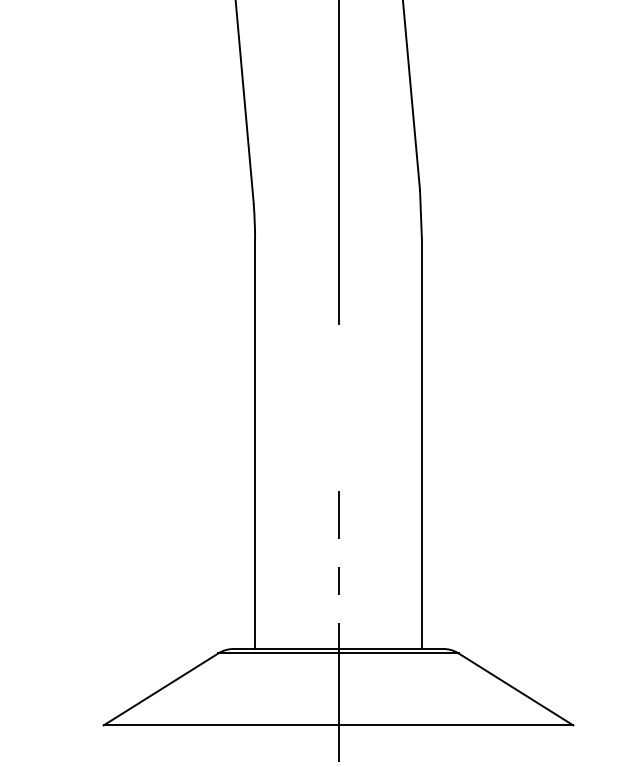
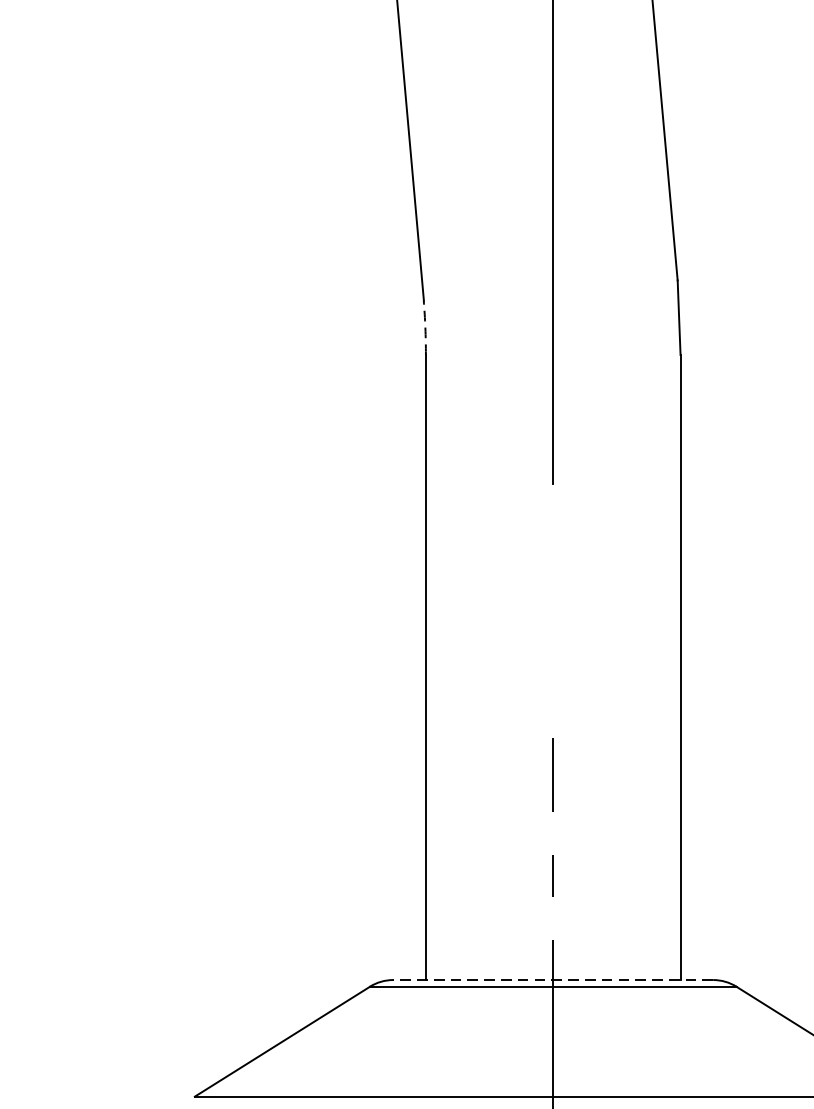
arc: (254, 221) -> (425, 327), solid -> dashed
line: (338, 648) -> (553, 979), solid -> dashed

